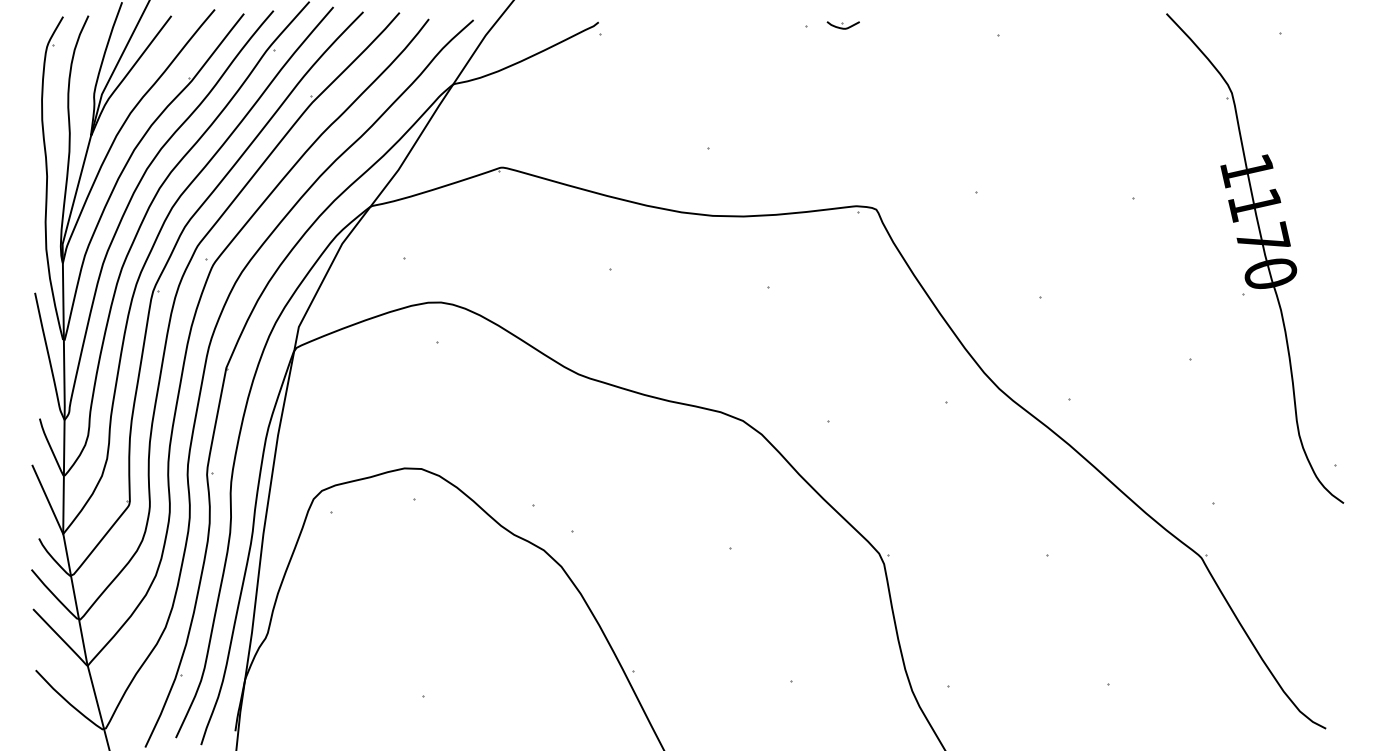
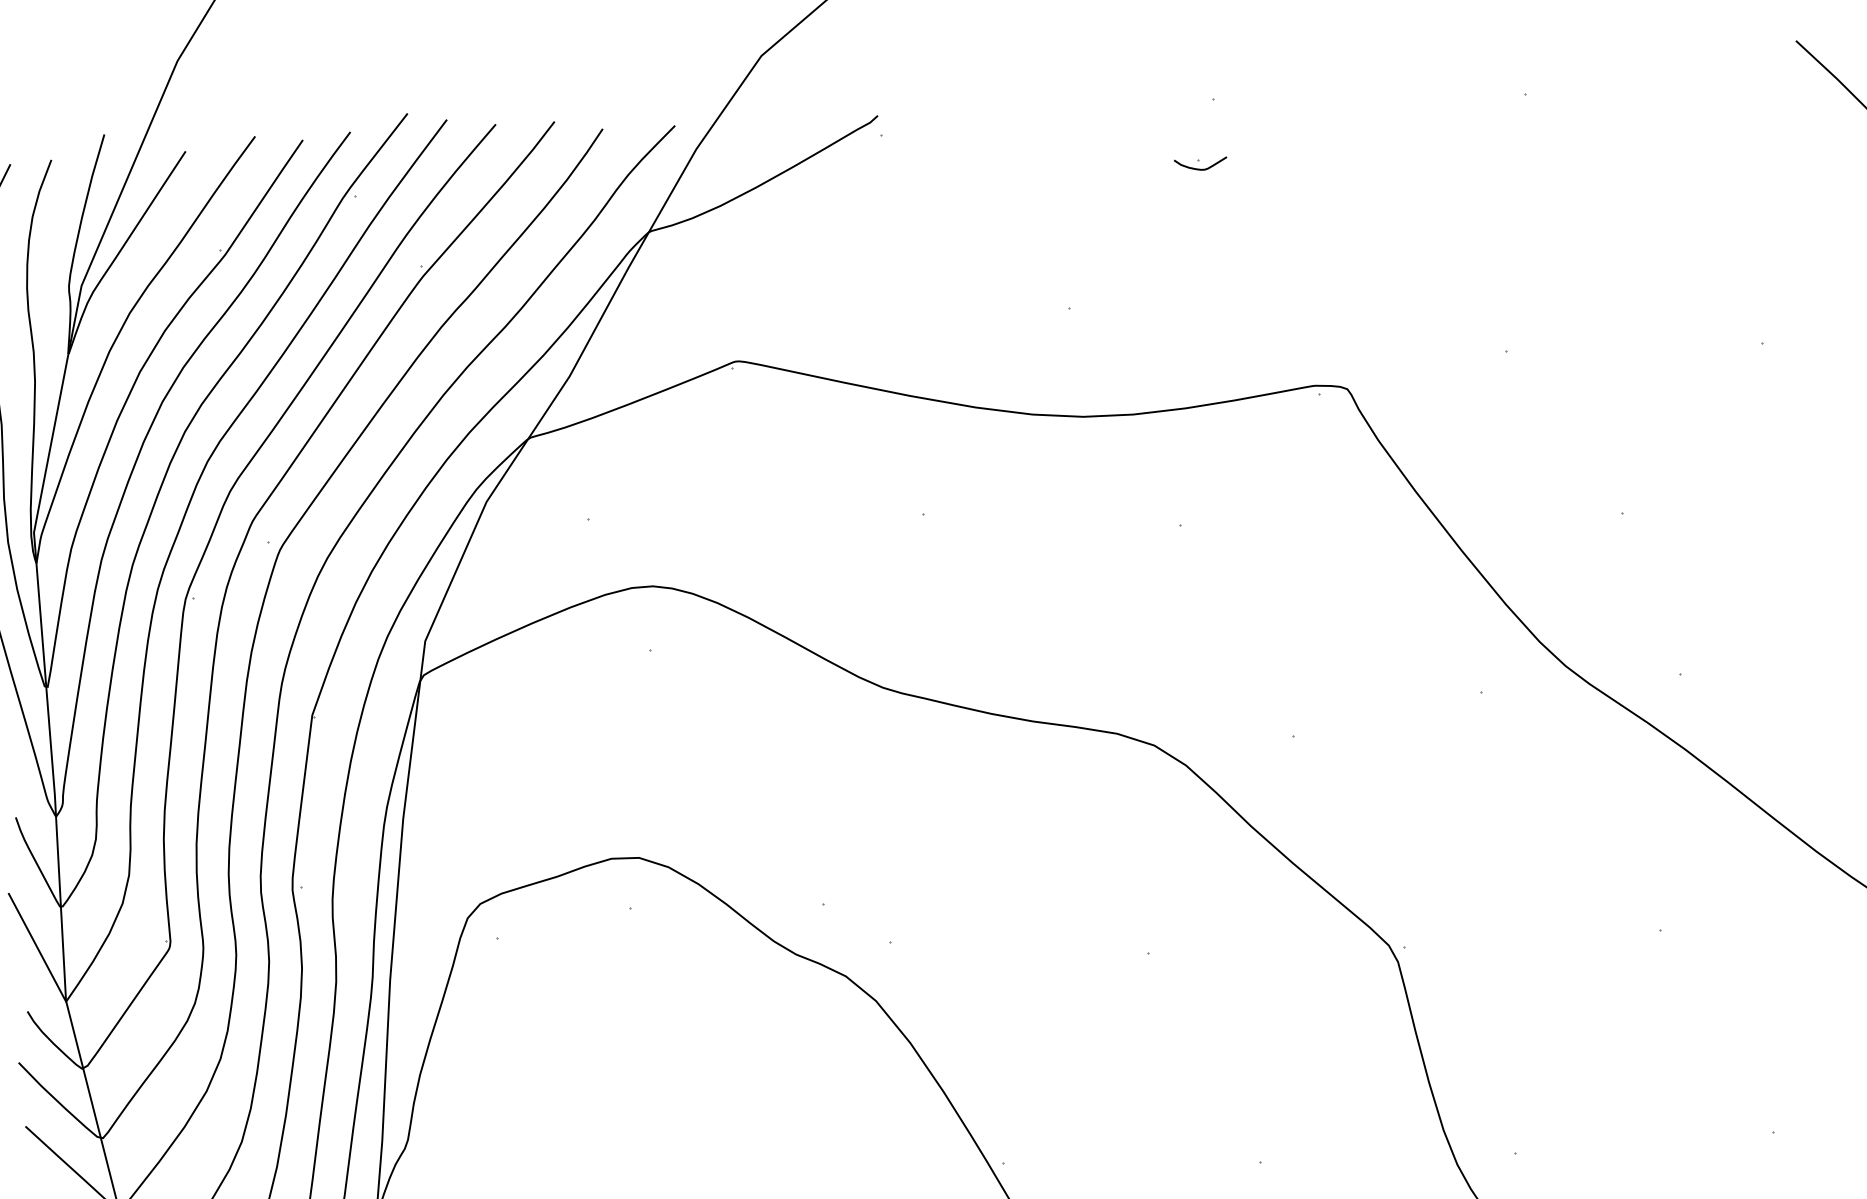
part: (842, 25) -> (1199, 164), moved

